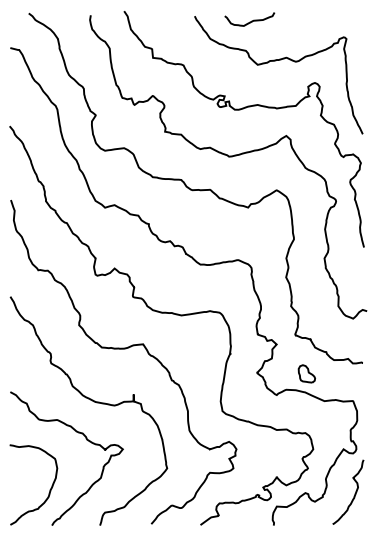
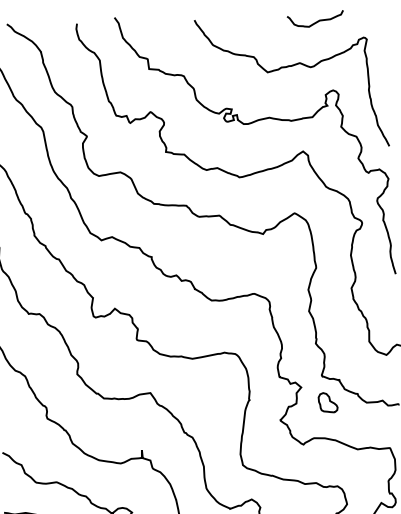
curve: (249, 21) -> (315, 21), moved
part: (306, 373) -> (327, 402), moved

